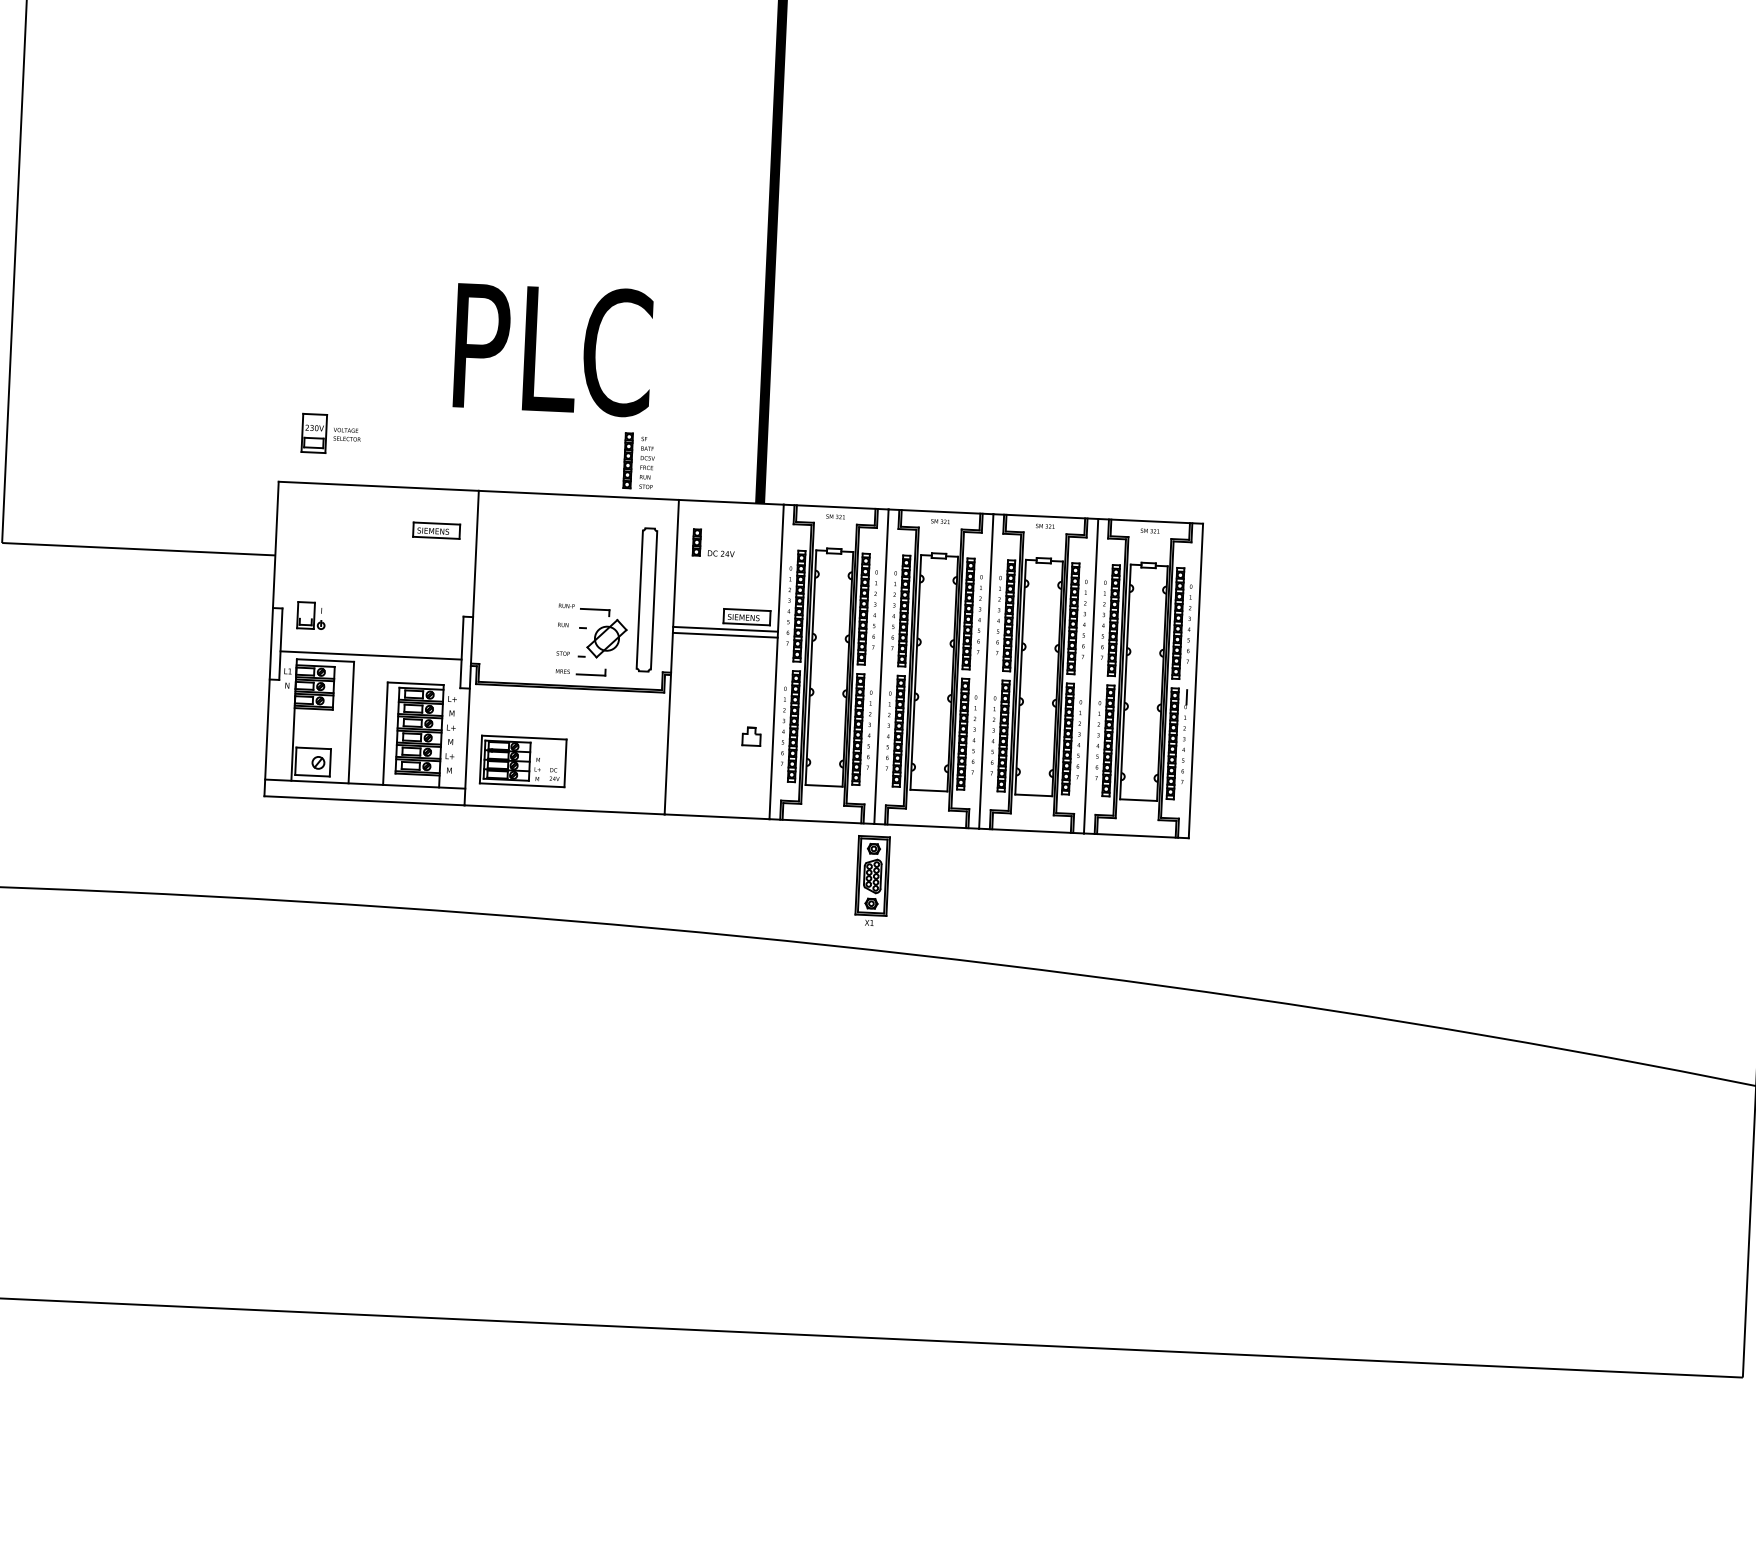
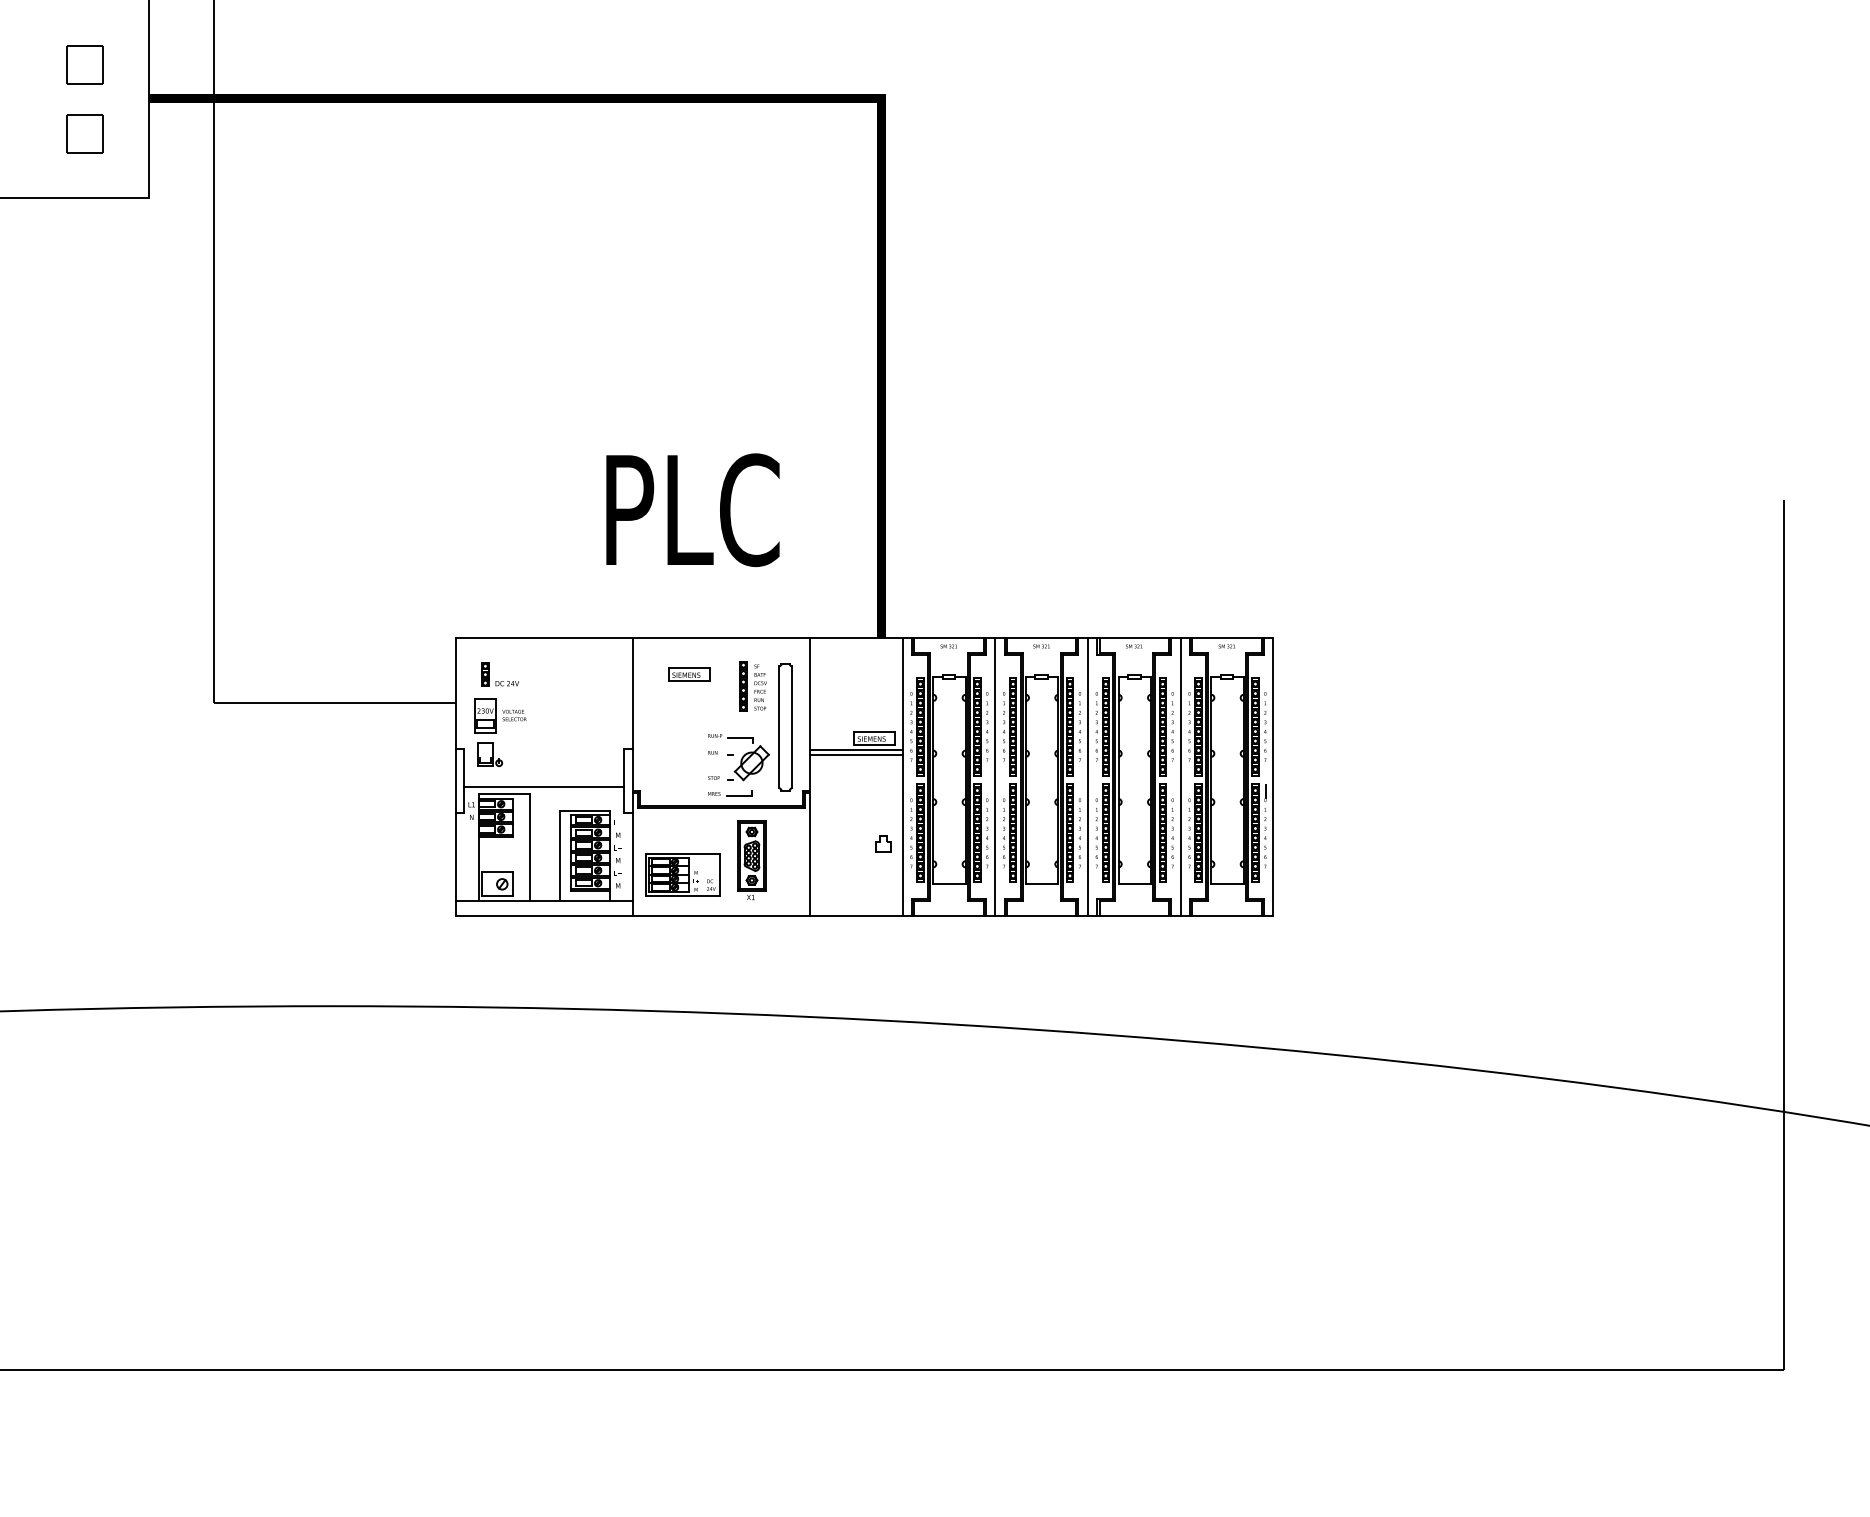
part: (331, 433) -> (500, 715), moved
part: (638, 461) -> (752, 686), moved
part: (436, 530) -> (689, 674), moved
part: (711, 550) -> (498, 681), moved
part: (872, 880) -> (751, 859), moved

